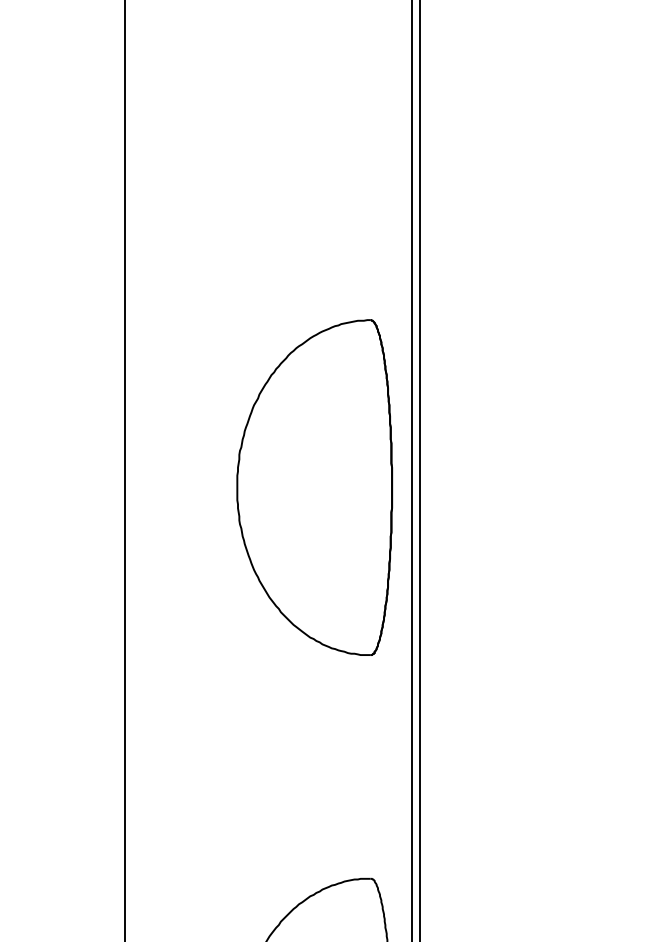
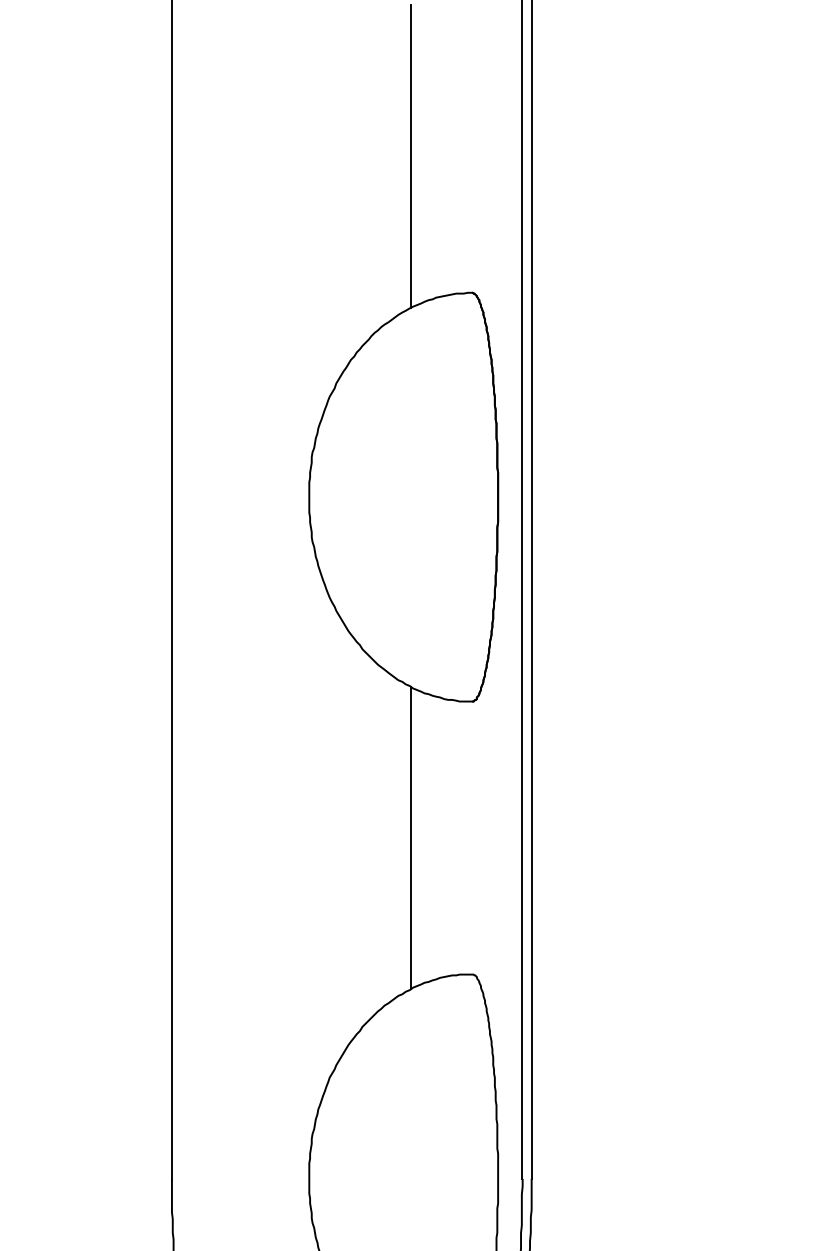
line: (320, 208) -> (410, 156), added
line: (320, 766) -> (410, 837), added

